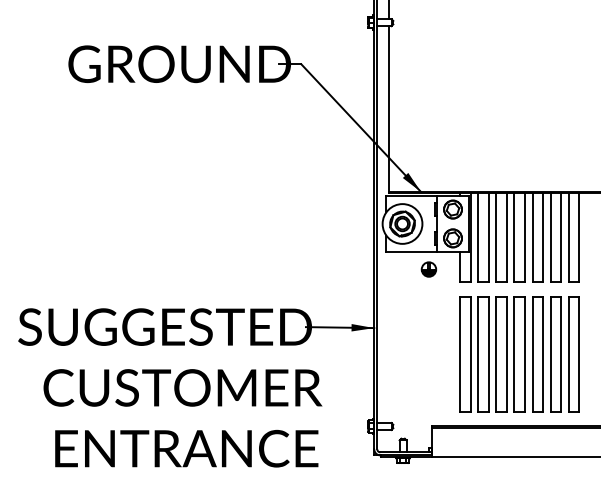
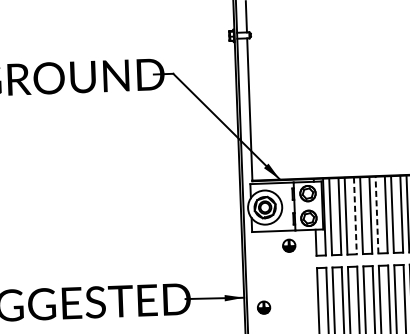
line: (507, 237) -> (355, 215), solid -> dashed
line: (532, 237) -> (377, 215), solid -> dashed
part: (396, 340) -> (263, 307), added

